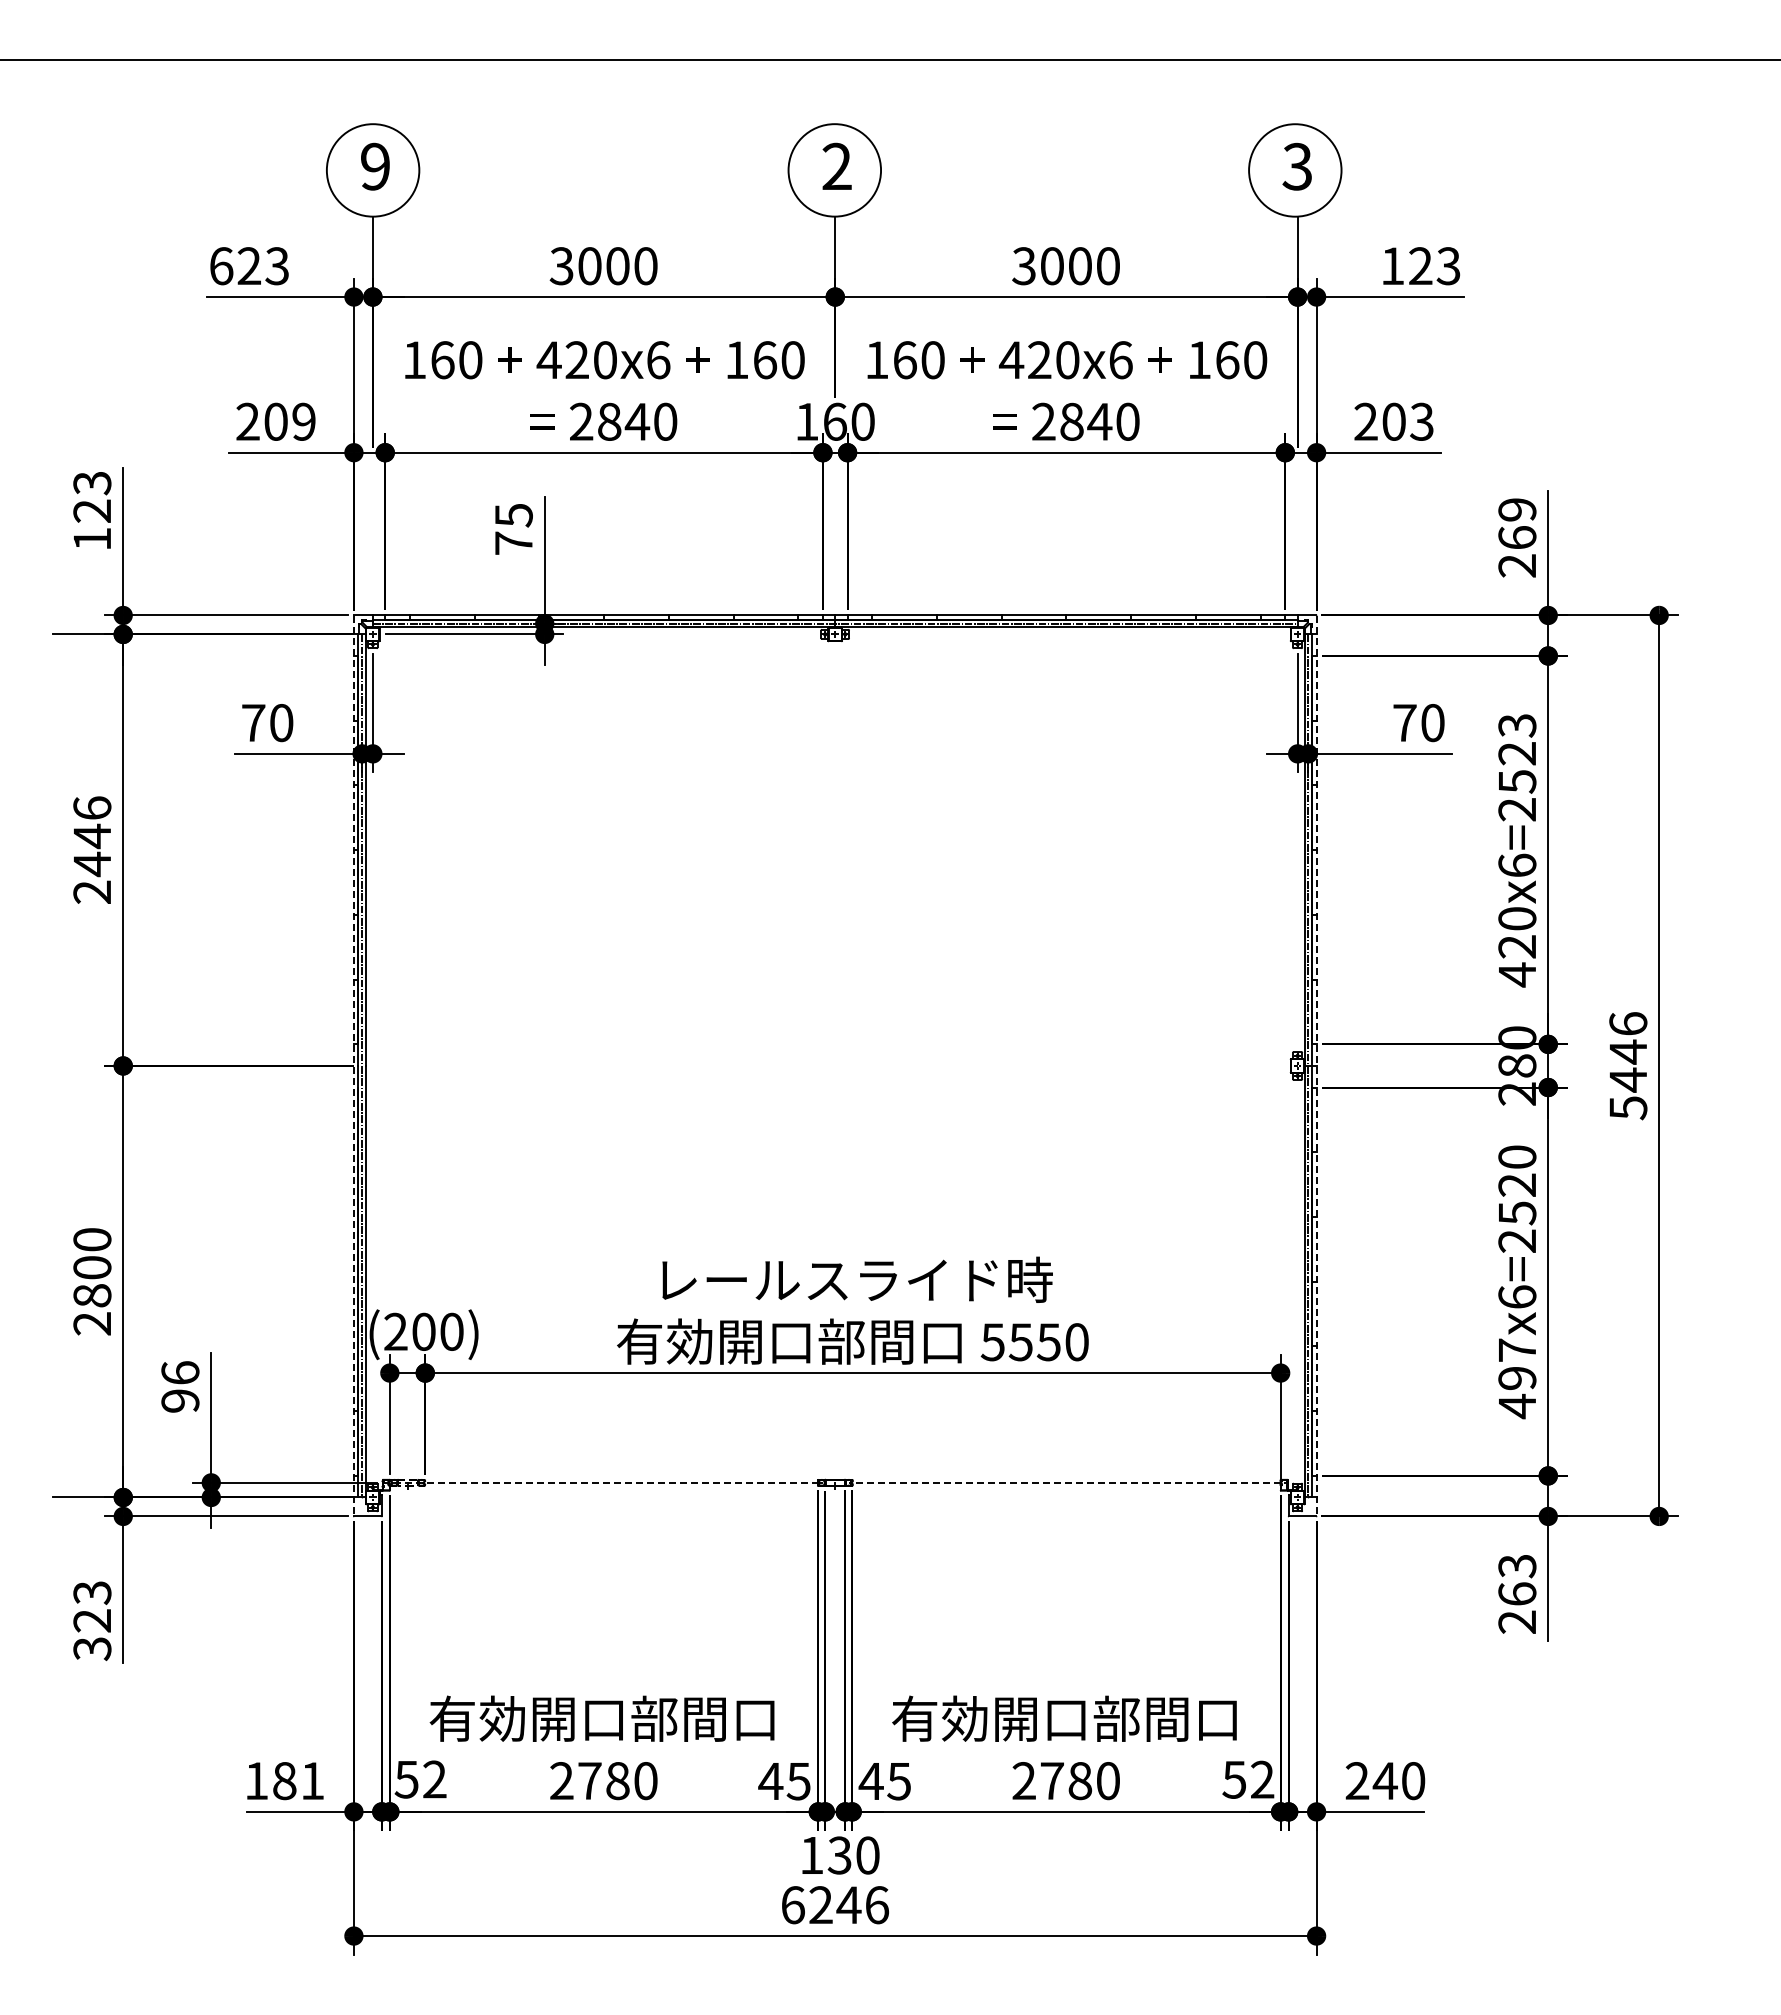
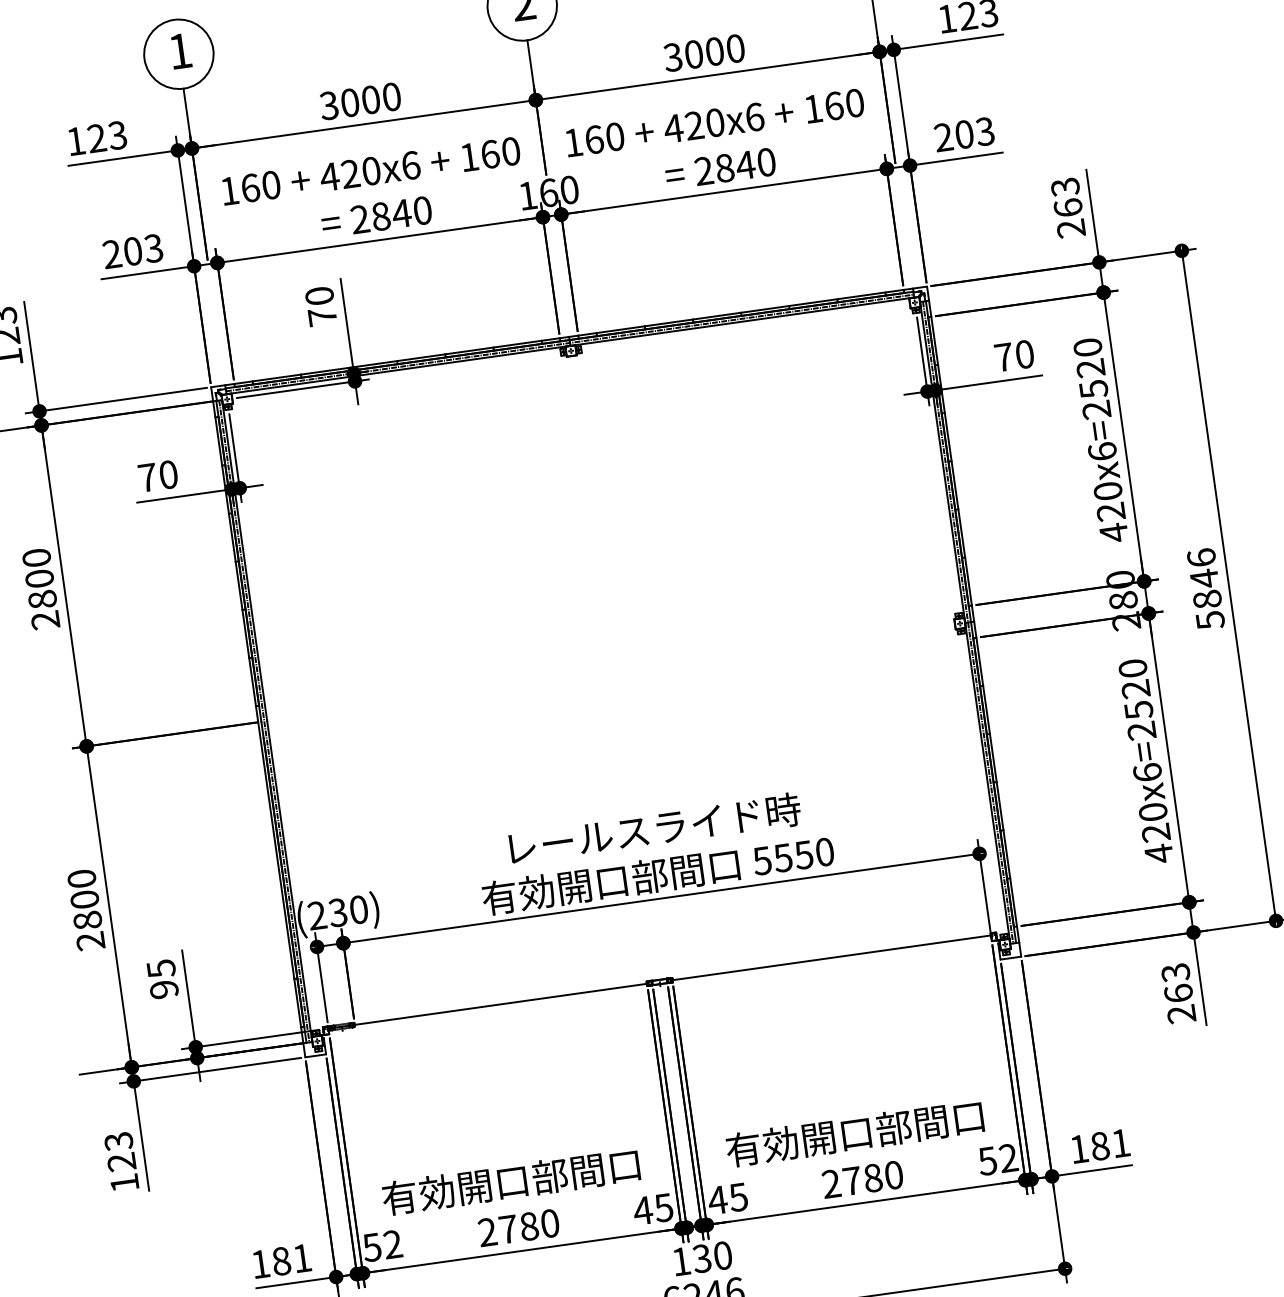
text: (375, 166) -> (180, 51), 9 -> 1
text: (221, 266) -> (76, 141), 623 -> 123
text: (303, 421) -> (153, 248), 209 -> 203
text: (1517, 510) -> (1065, 187), 269 -> 263
text: (513, 515) -> (319, 296), 75 -> 70
text: (1517, 725) -> (1087, 347), 420x6=2523 -> 420x6=2520
text: (92, 836) -> (39, 578), 2446 -> 2800
line: (353, 1066) -> (257, 722), dashed -> solid
line: (1316, 1066) -> (974, 622), dashed -> solid
text: (1628, 1079) -> (1207, 599), 5446 -> 5846
text: (423, 1331) -> (337, 912), (200) -> (230)
text: (1517, 1364) -> (1154, 822), 497x6=2520 -> 420x6=2520
text: (180, 1373) -> (161, 969), 96 -> 95
line: (604, 1482) -> (488, 1005), dashed -> solid
line: (1066, 1482) -> (831, 957), dashed -> solid
text: (92, 1649) -> (124, 1183), 323 -> 123
text: (1385, 1781) -> (1100, 1146), 240 -> 181

